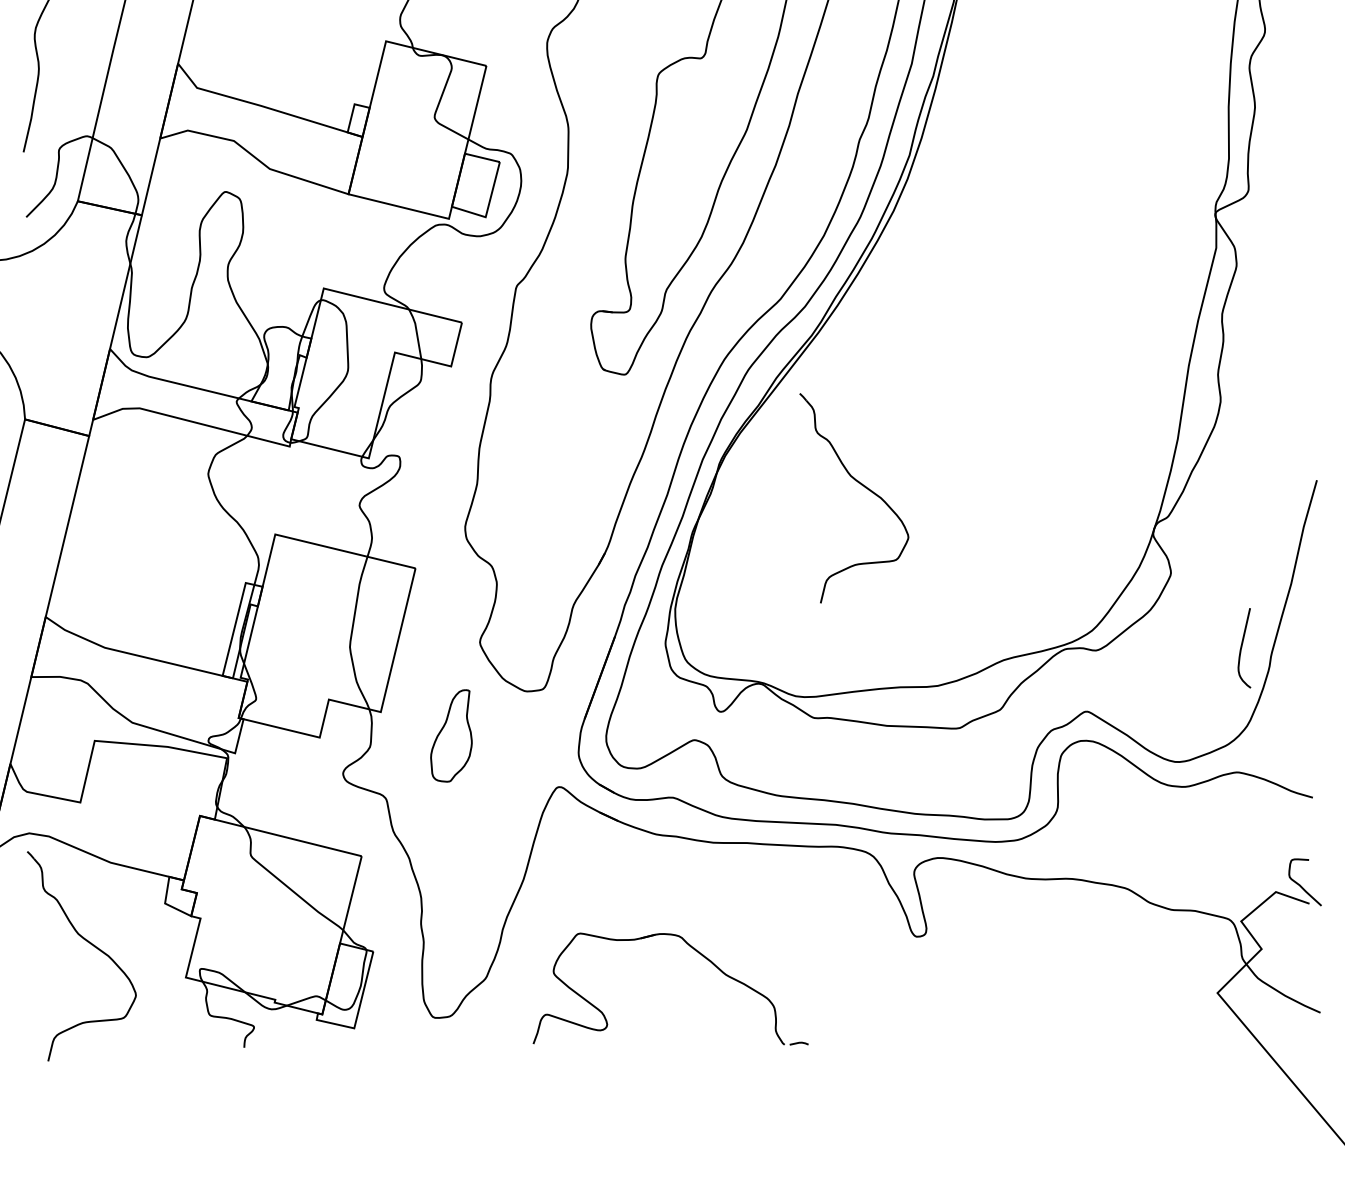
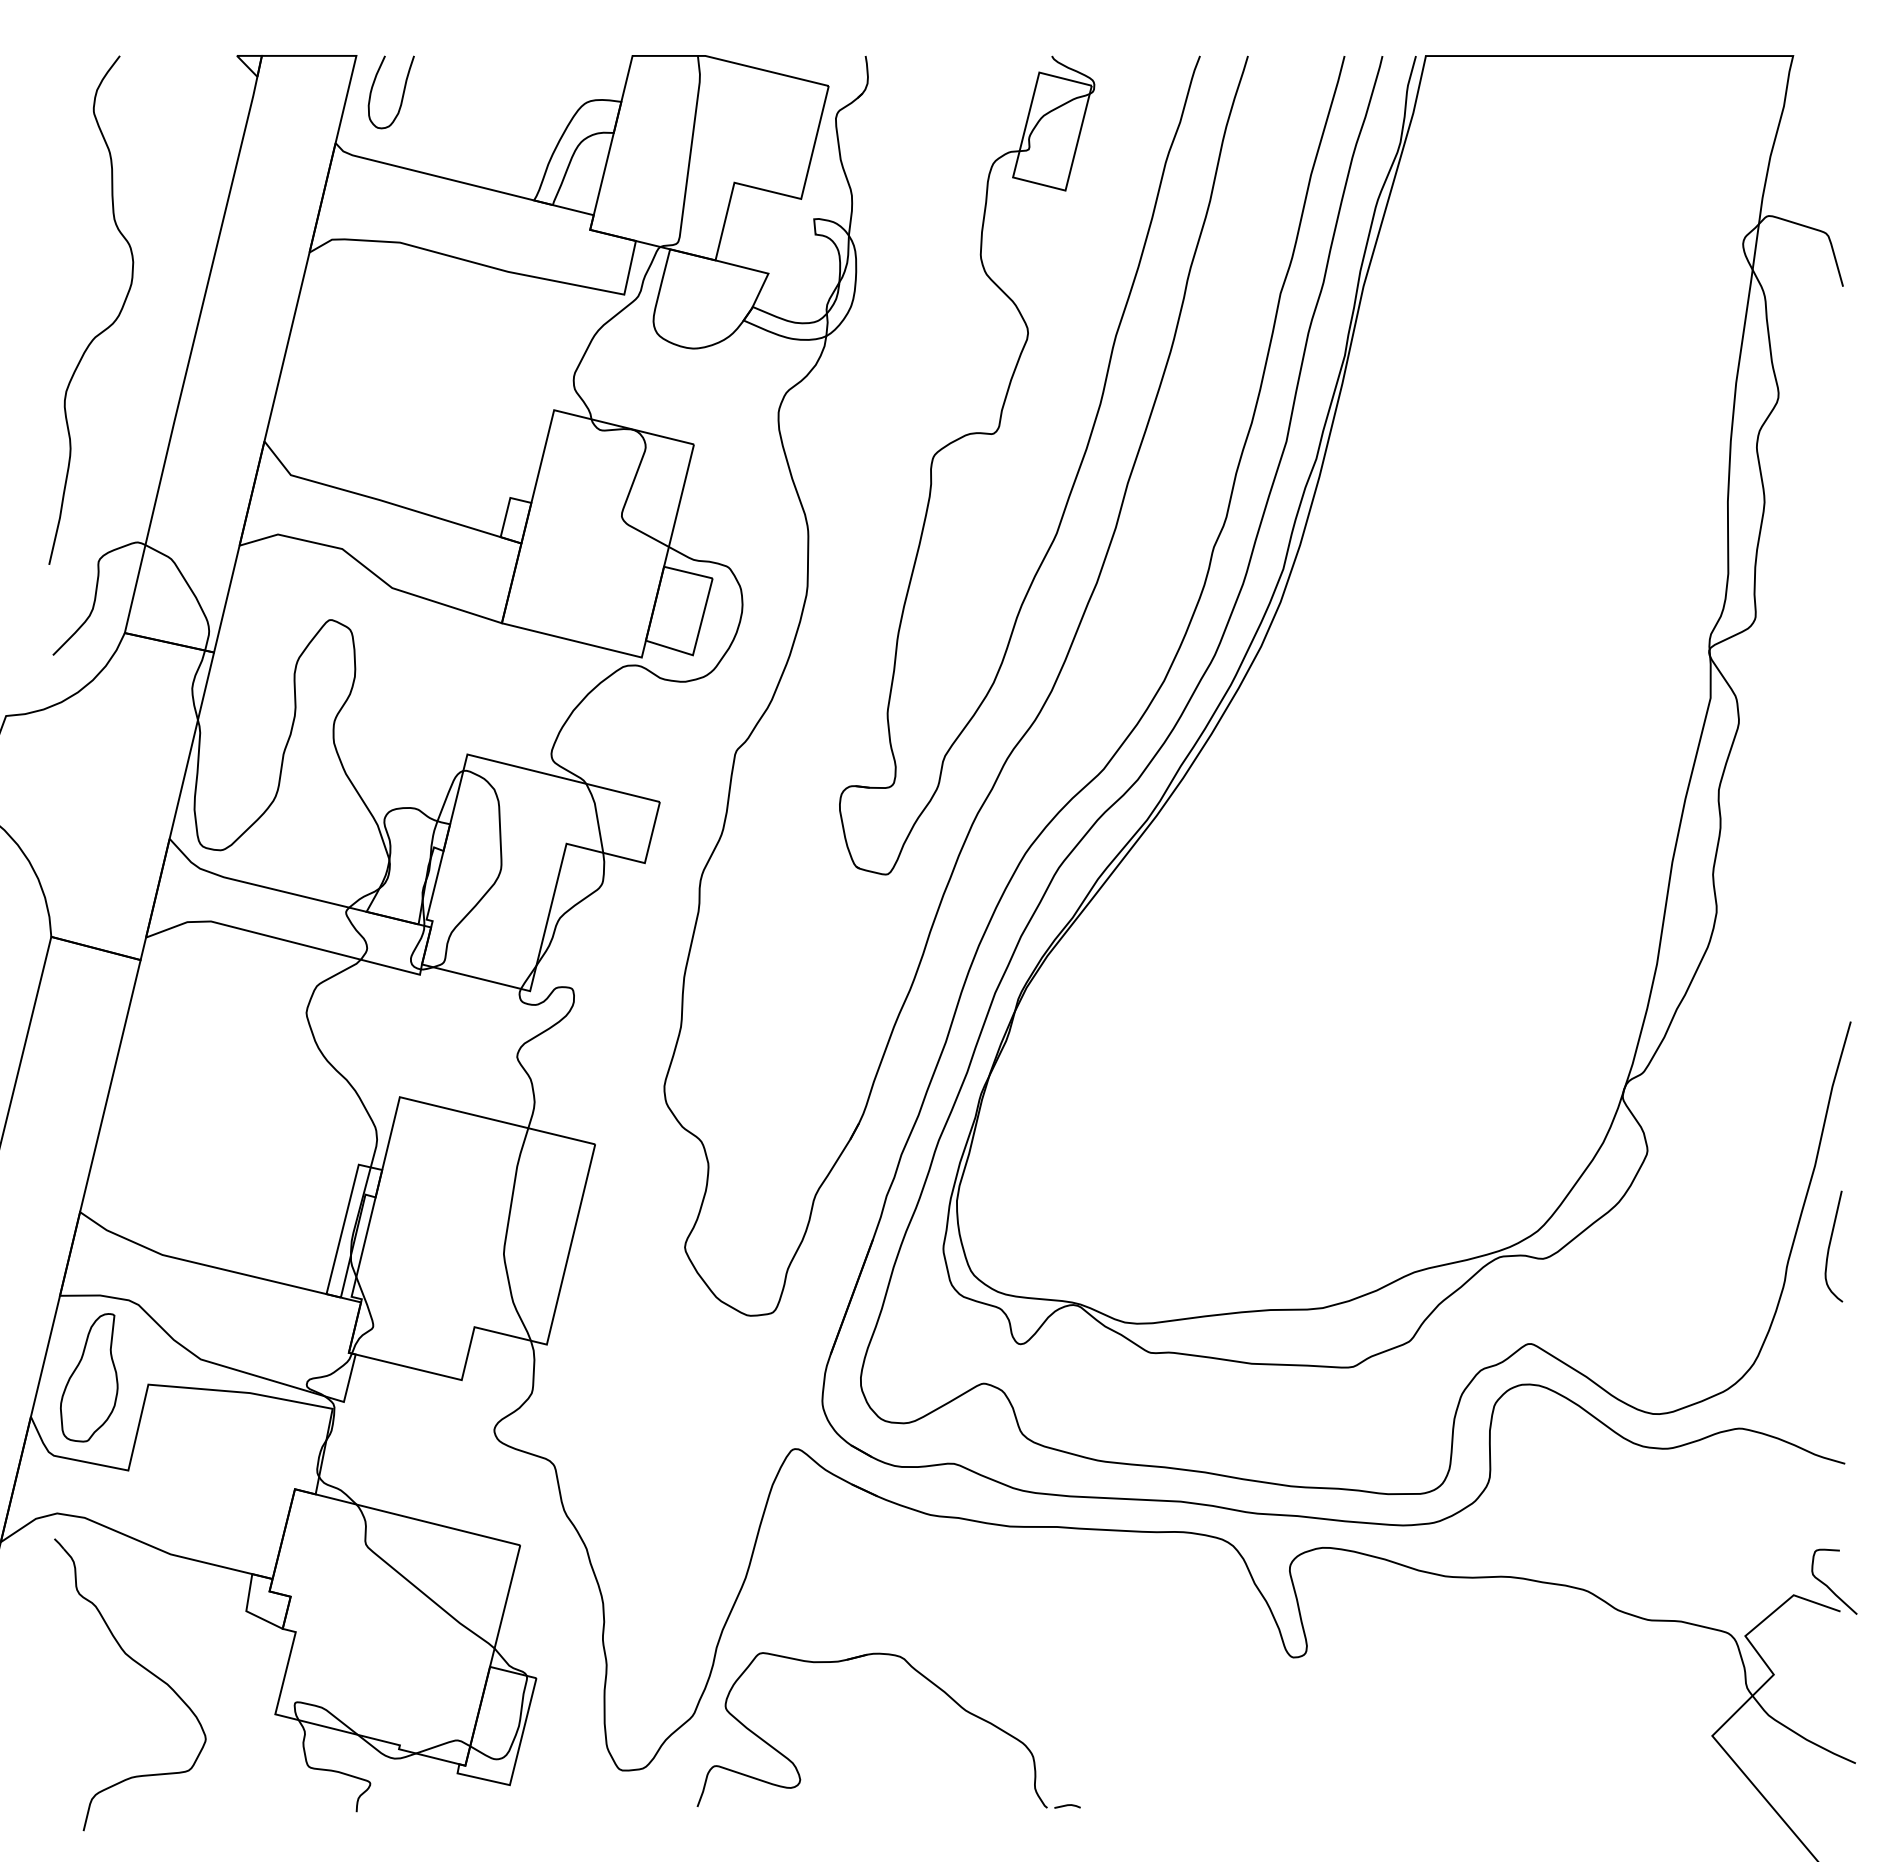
part: (864, 487) -> (1220, 1031), removed
curve: (1242, 648) -> (1830, 1246), moved
part: (451, 735) -> (89, 1377), moved
part: (698, 953) -> (927, 1680), moved

